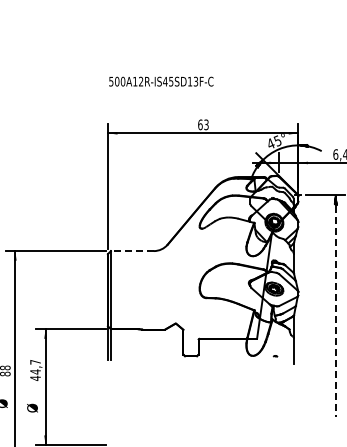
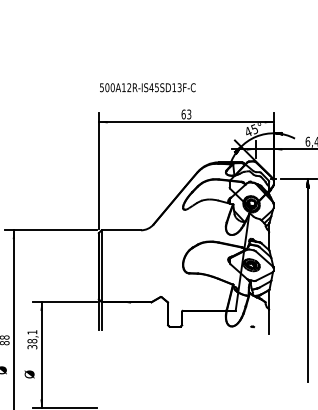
text: (161, 81) -> (147, 87), moved
line: (131, 251) -> (120, 230), dashed -> solid
line: (335, 306) -> (307, 281), dashed -> solid
text: (35, 370) -> (32, 339), 44,7 -> 38,1

